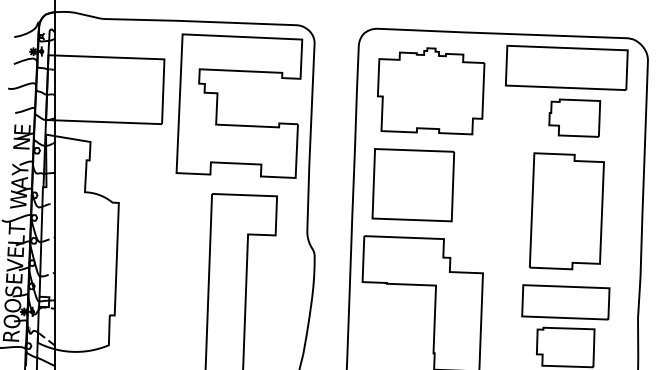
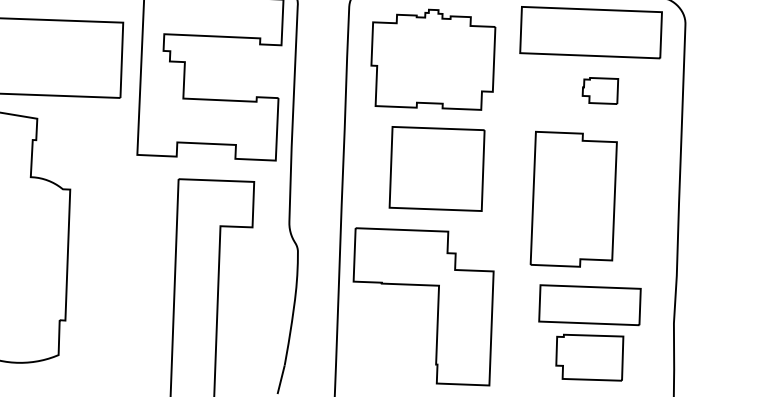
part: (574, 117) -> (600, 90), size x0.6
part: (413, 185) -> (437, 169), moved
part: (566, 211) -> (573, 199), moved

